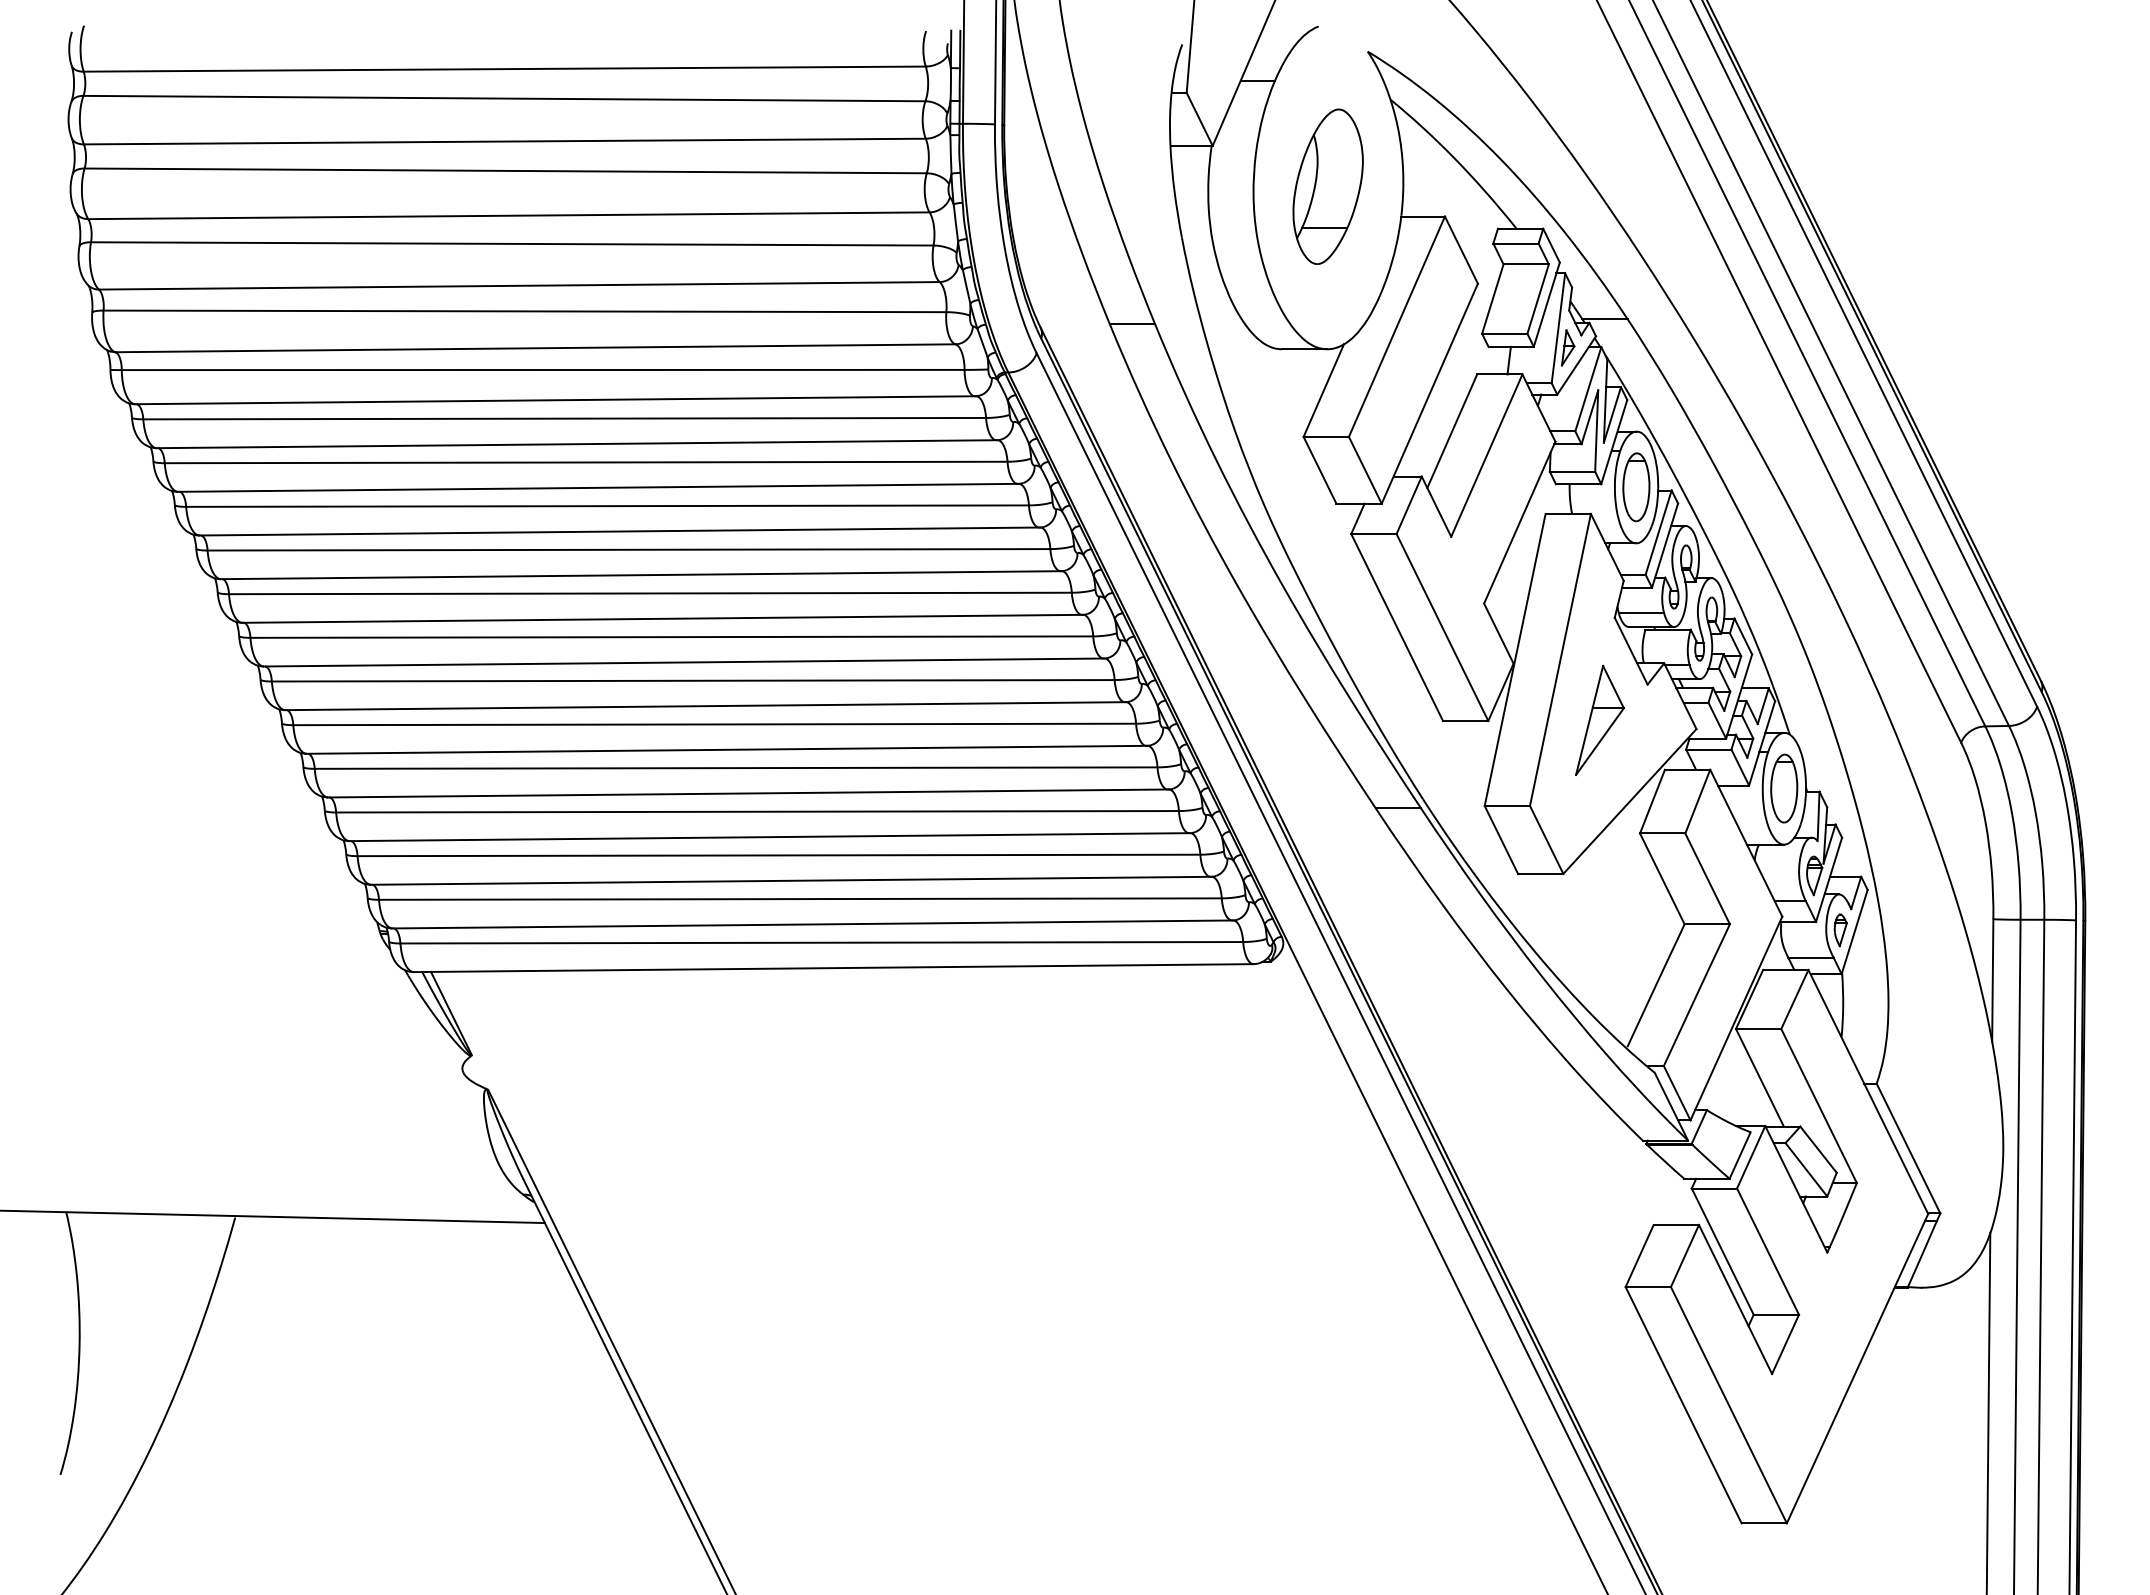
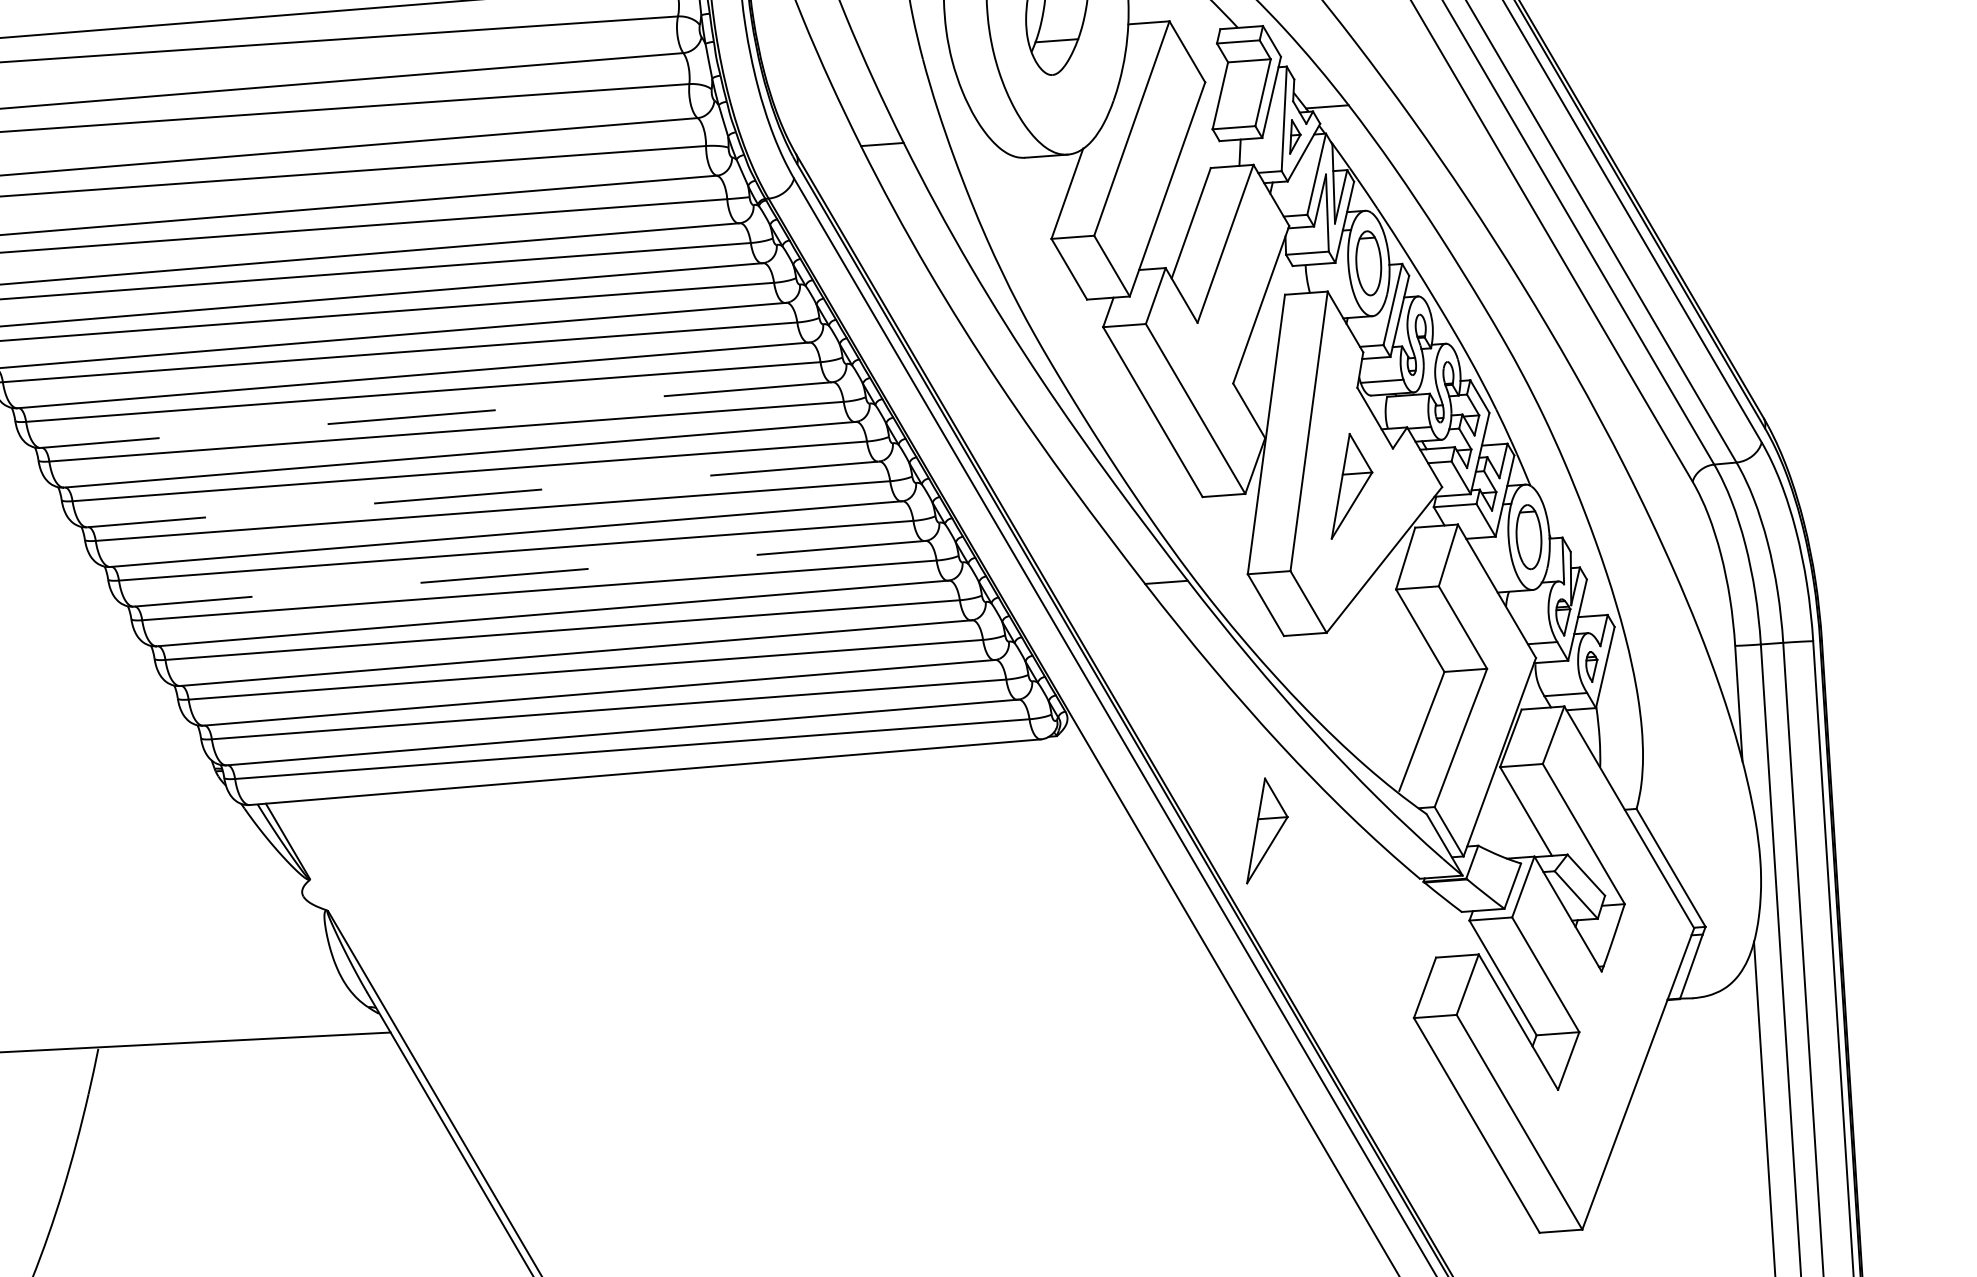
line: (640, 575) -> (435, 415), solid -> dashed
line: (683, 662) -> (482, 494), solid -> dashed
line: (726, 749) -> (529, 573), solid -> dashed
part: (1483, 1076) -> (1265, 829), added

